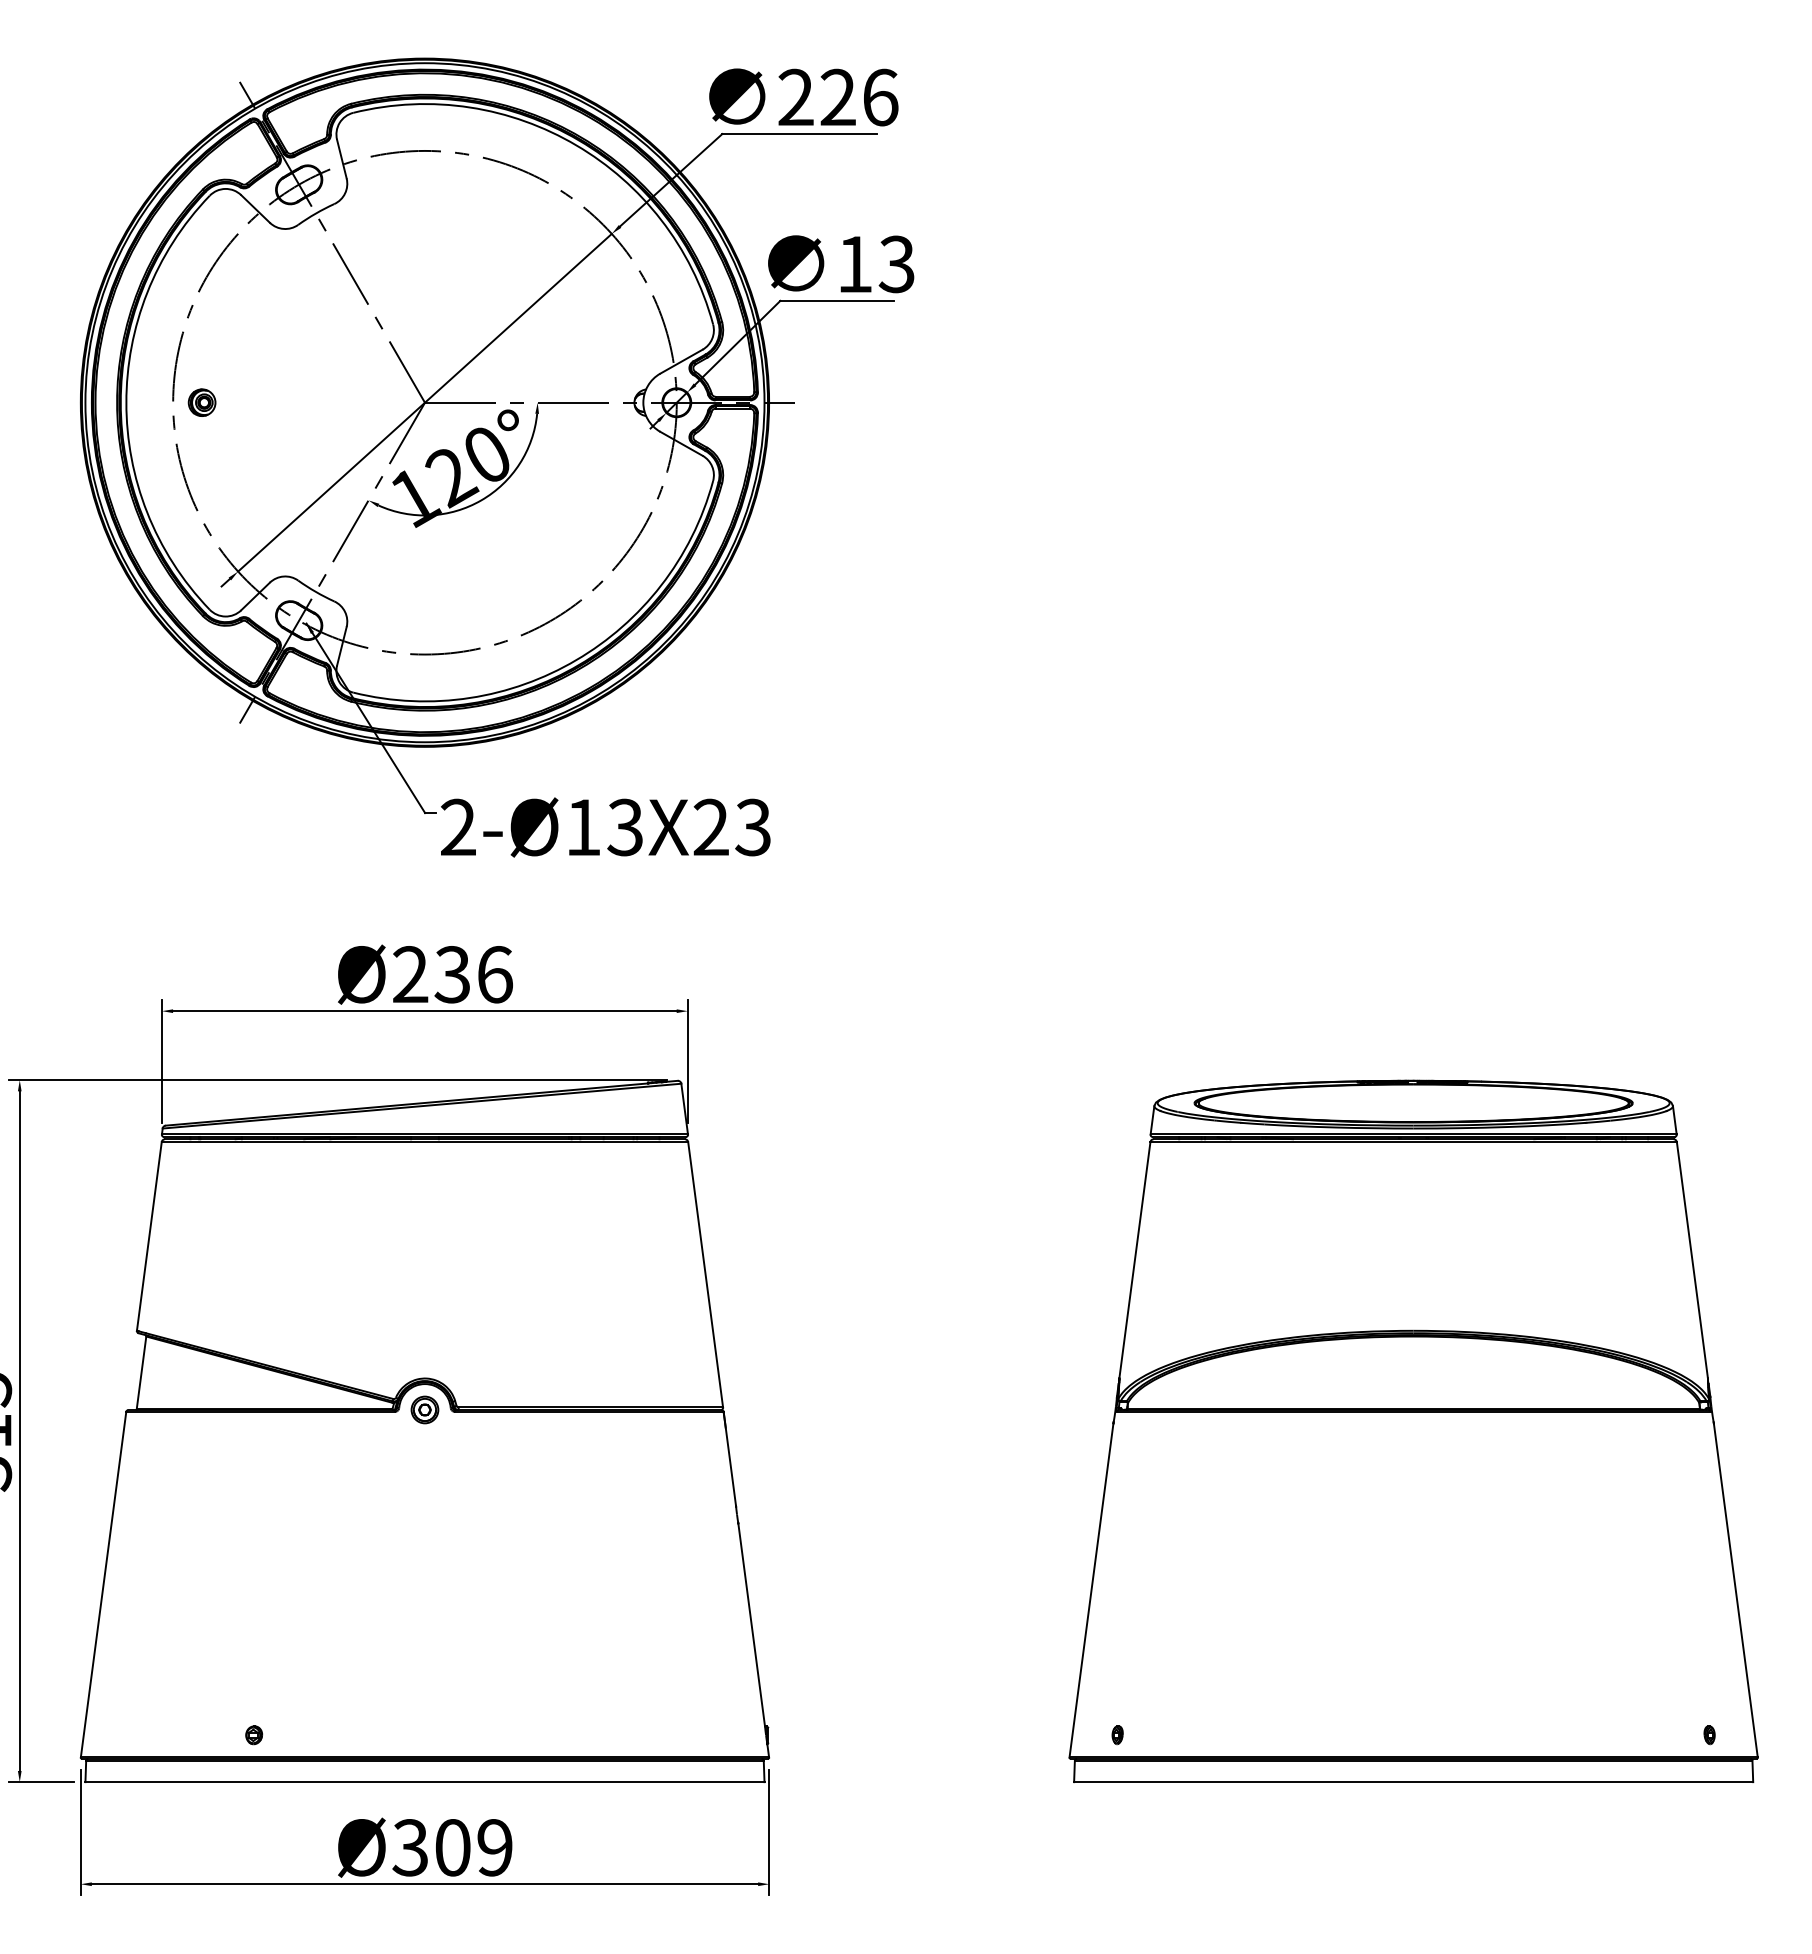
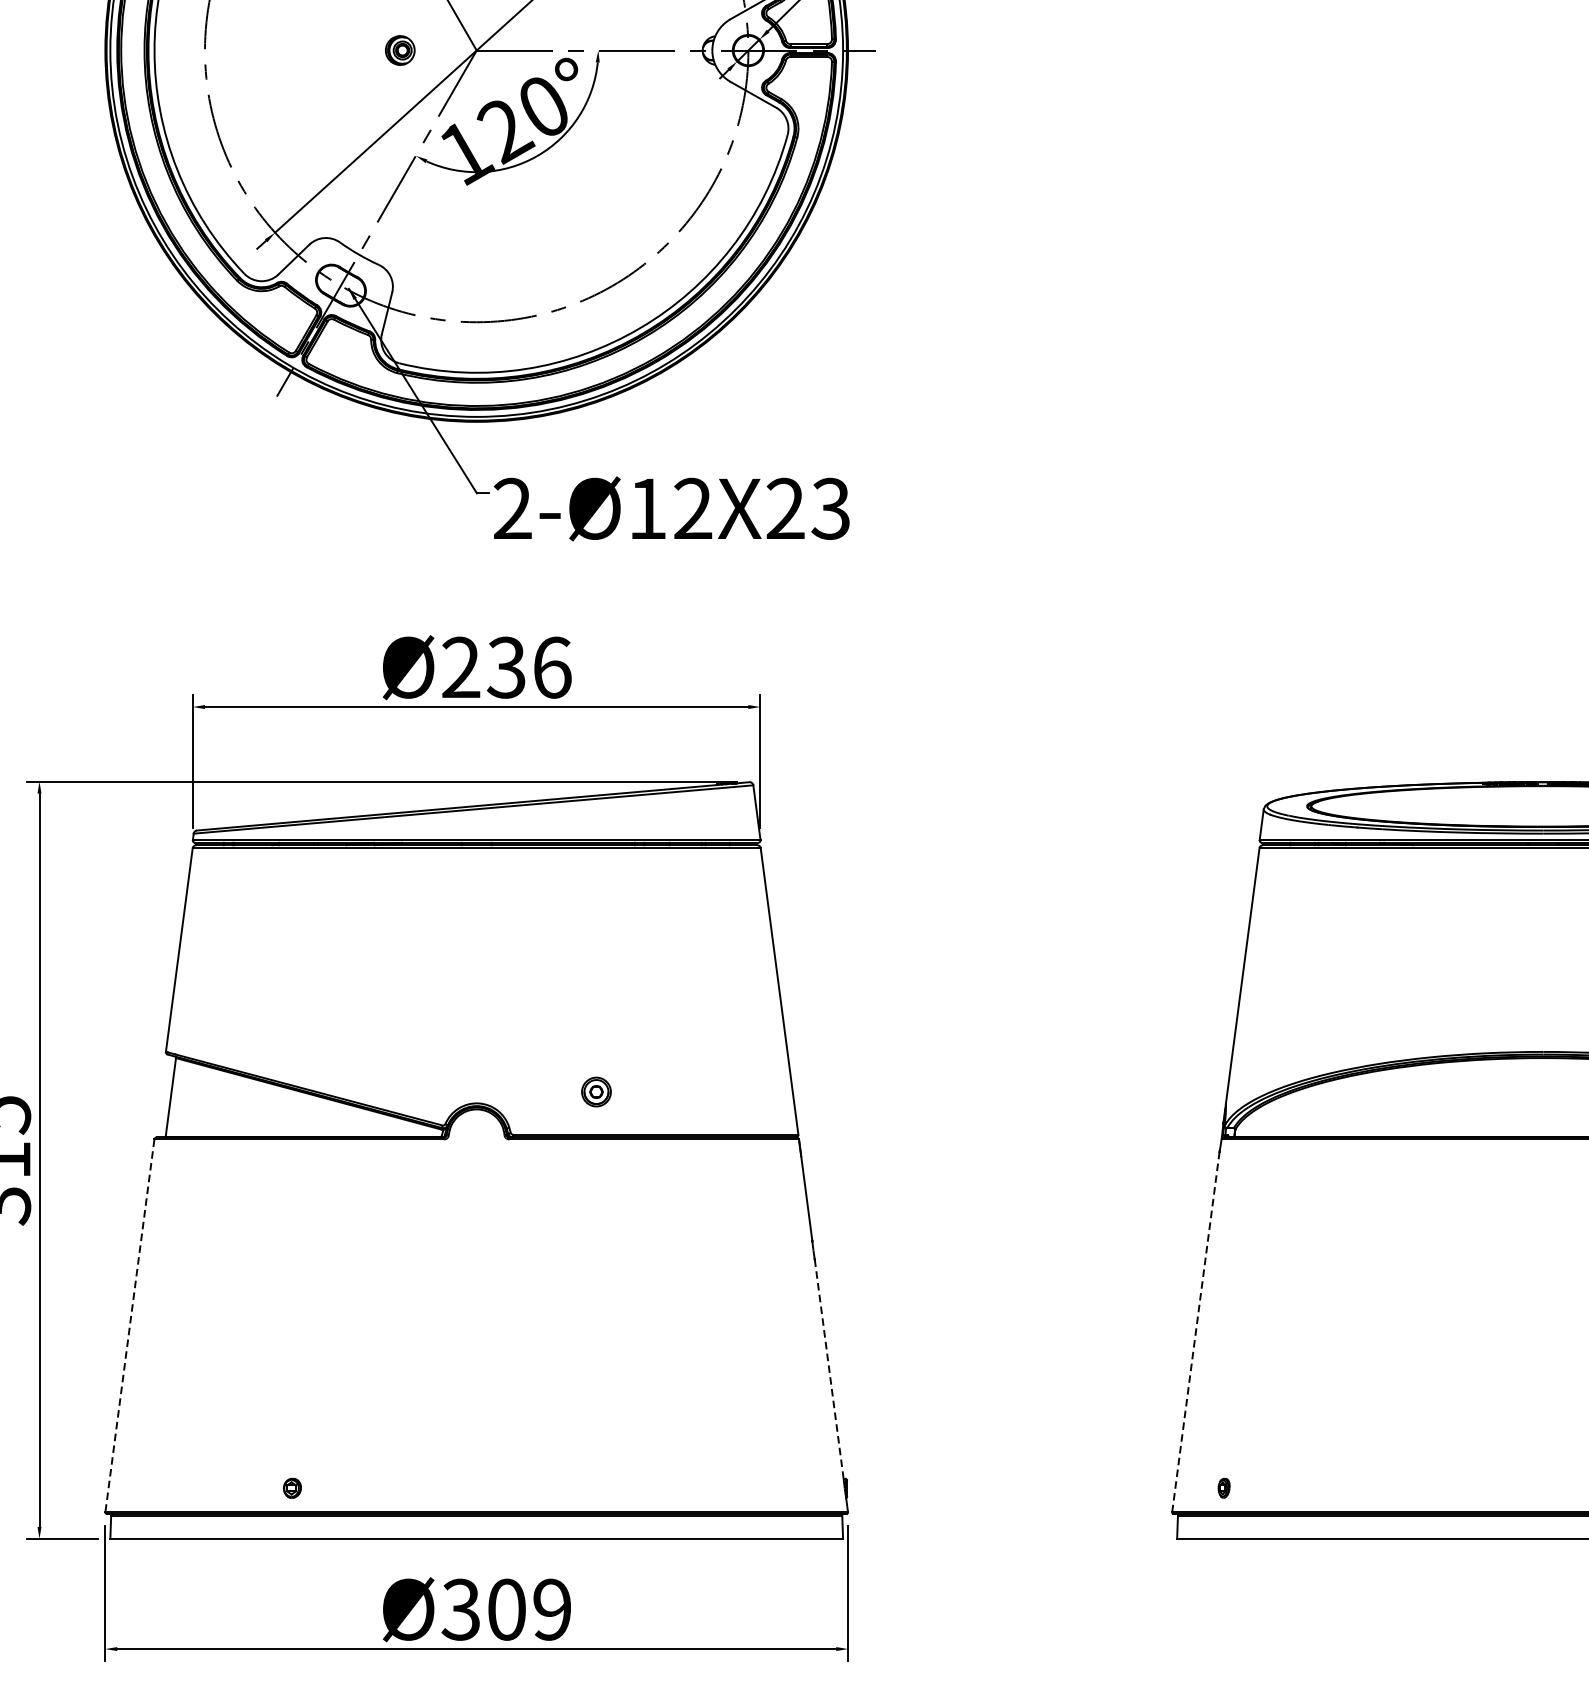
part: (201, 402) -> (399, 50), moved
text: (625, 827) -> (693, 508), 13X23 -> 12X23
part: (424, 1409) -> (595, 1091), moved
line: (103, 1585) -> (129, 1326), solid -> dashed
line: (1091, 1589) -> (1195, 1331), solid -> dashed
line: (751, 1624) -> (829, 1368), solid -> dashed

